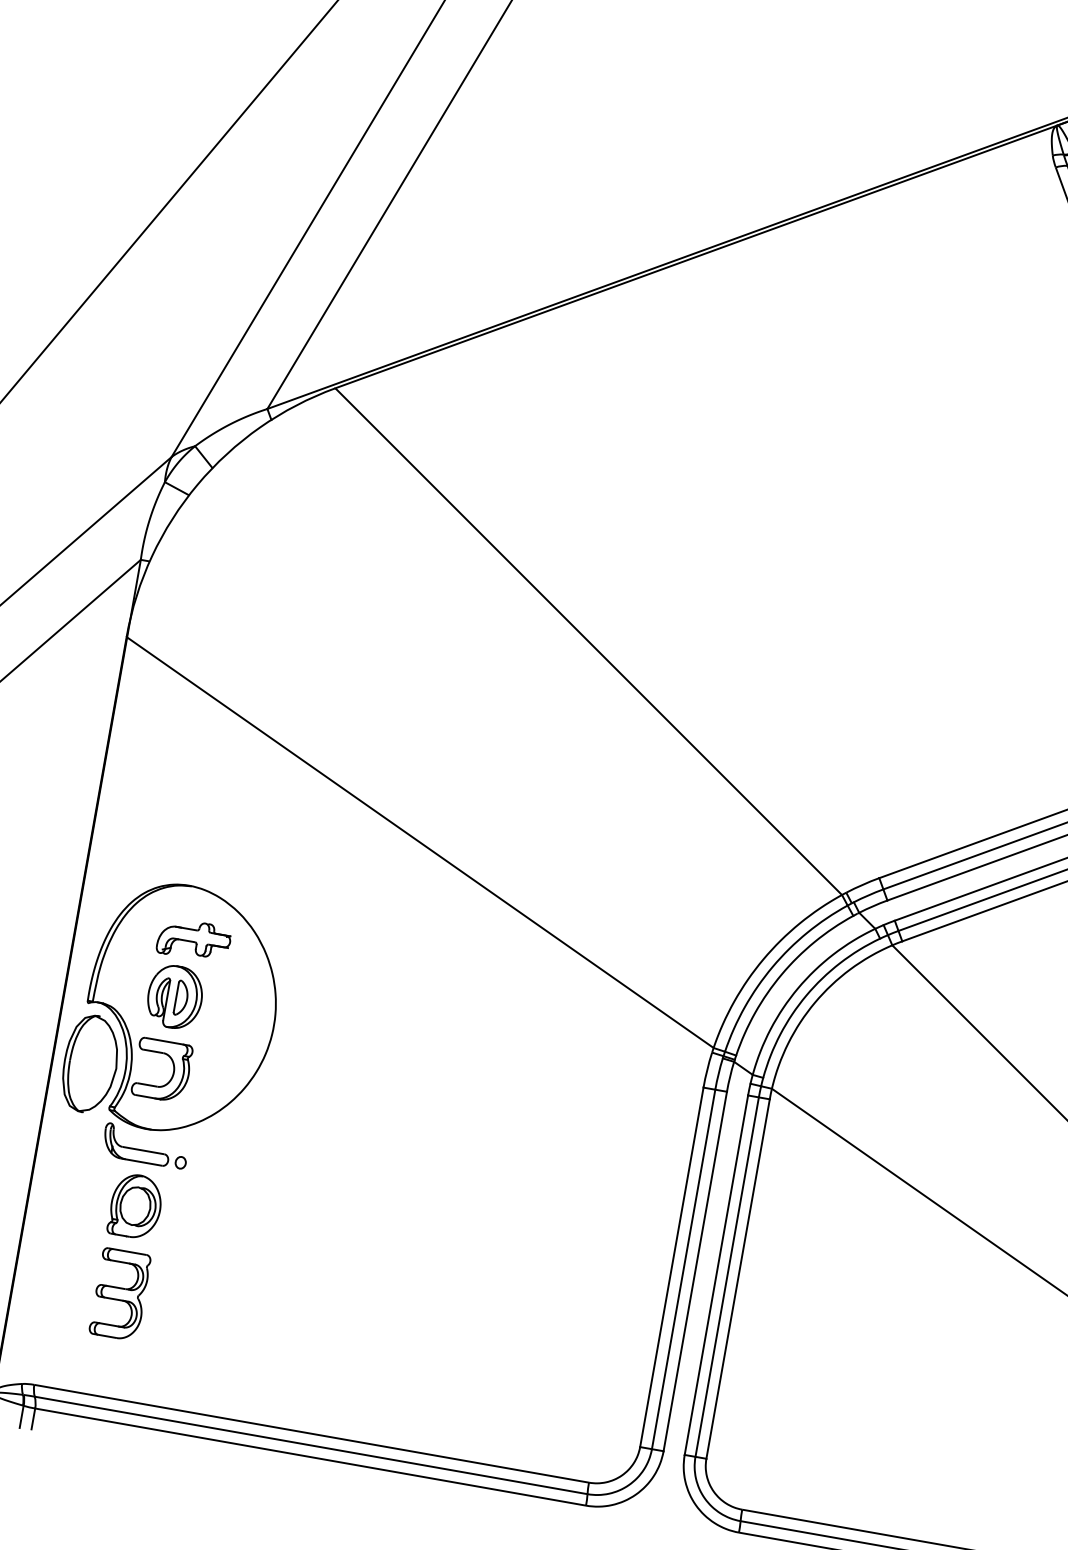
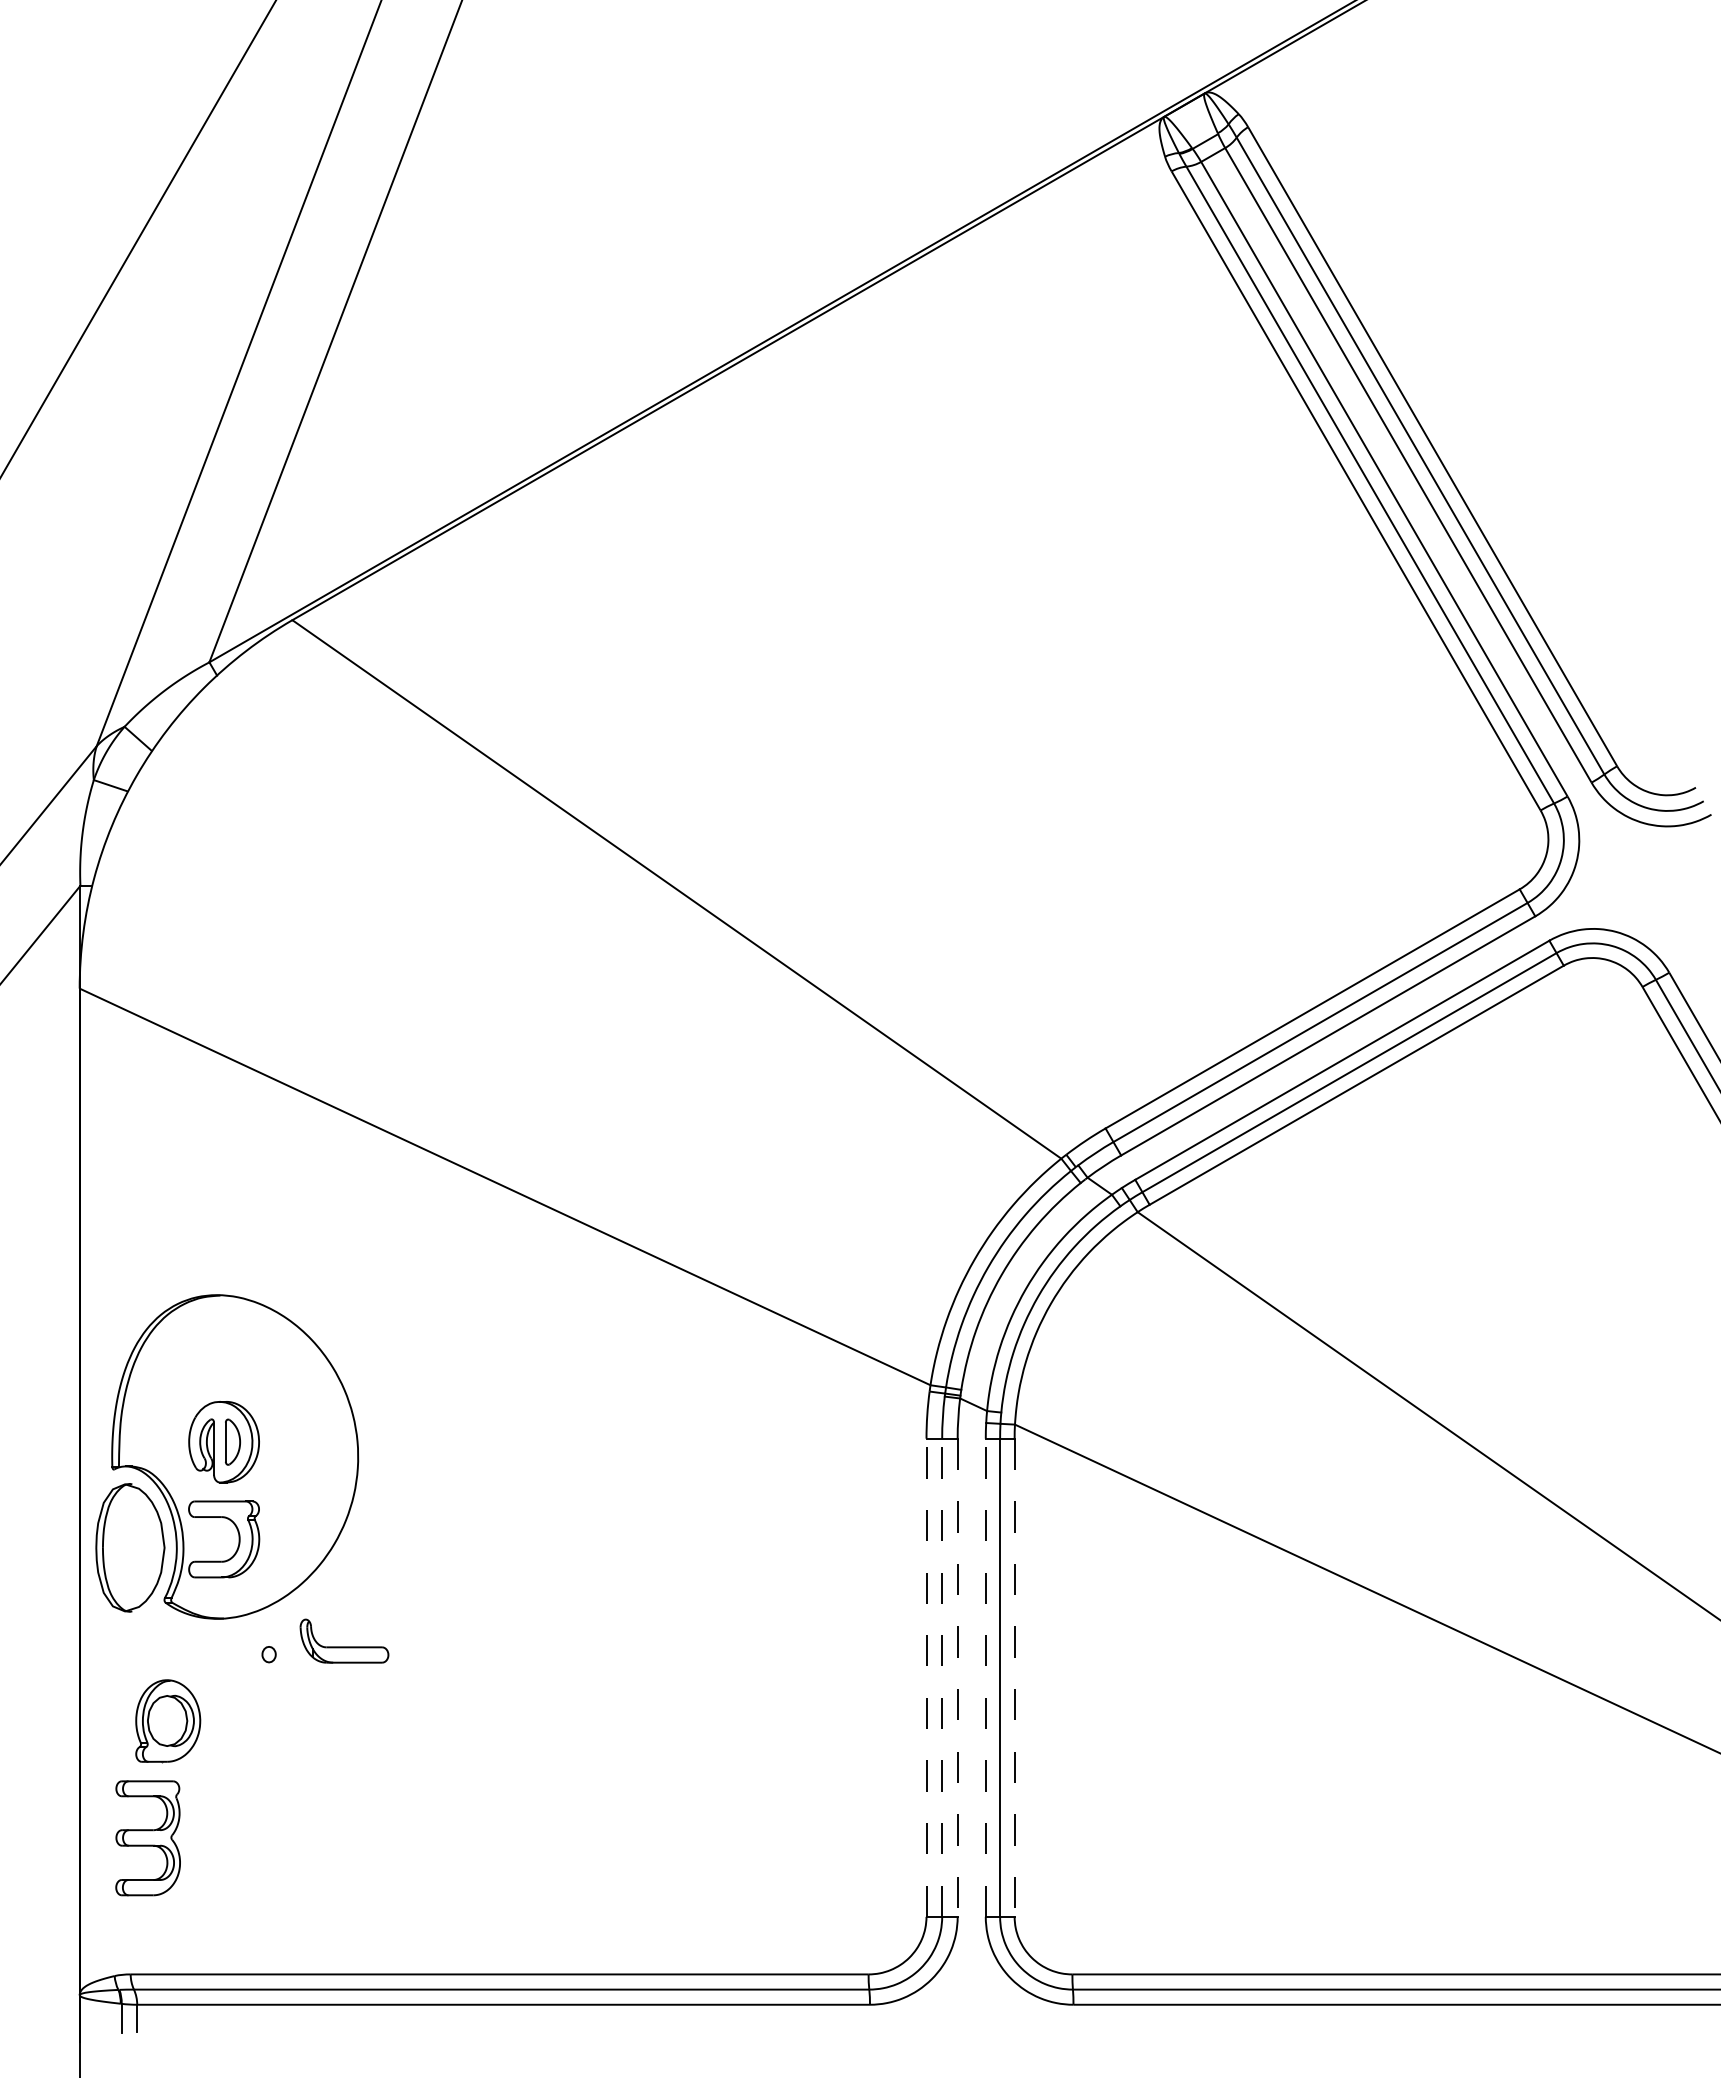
part: (193, 940) -> (235, 1364), removed
part: (137, 1144) -> (344, 1640), moved
part: (136, 1206) -> (168, 1721), moved
line: (671, 1267) -> (926, 1677), solid -> dashed
line: (683, 1269) -> (942, 1677), solid -> dashed
line: (695, 1272) -> (957, 1678), solid -> dashed
line: (716, 1274) -> (985, 1677), solid -> dashed
line: (737, 1279) -> (1014, 1678), solid -> dashed
part: (119, 1294) -> (147, 1838), moved

